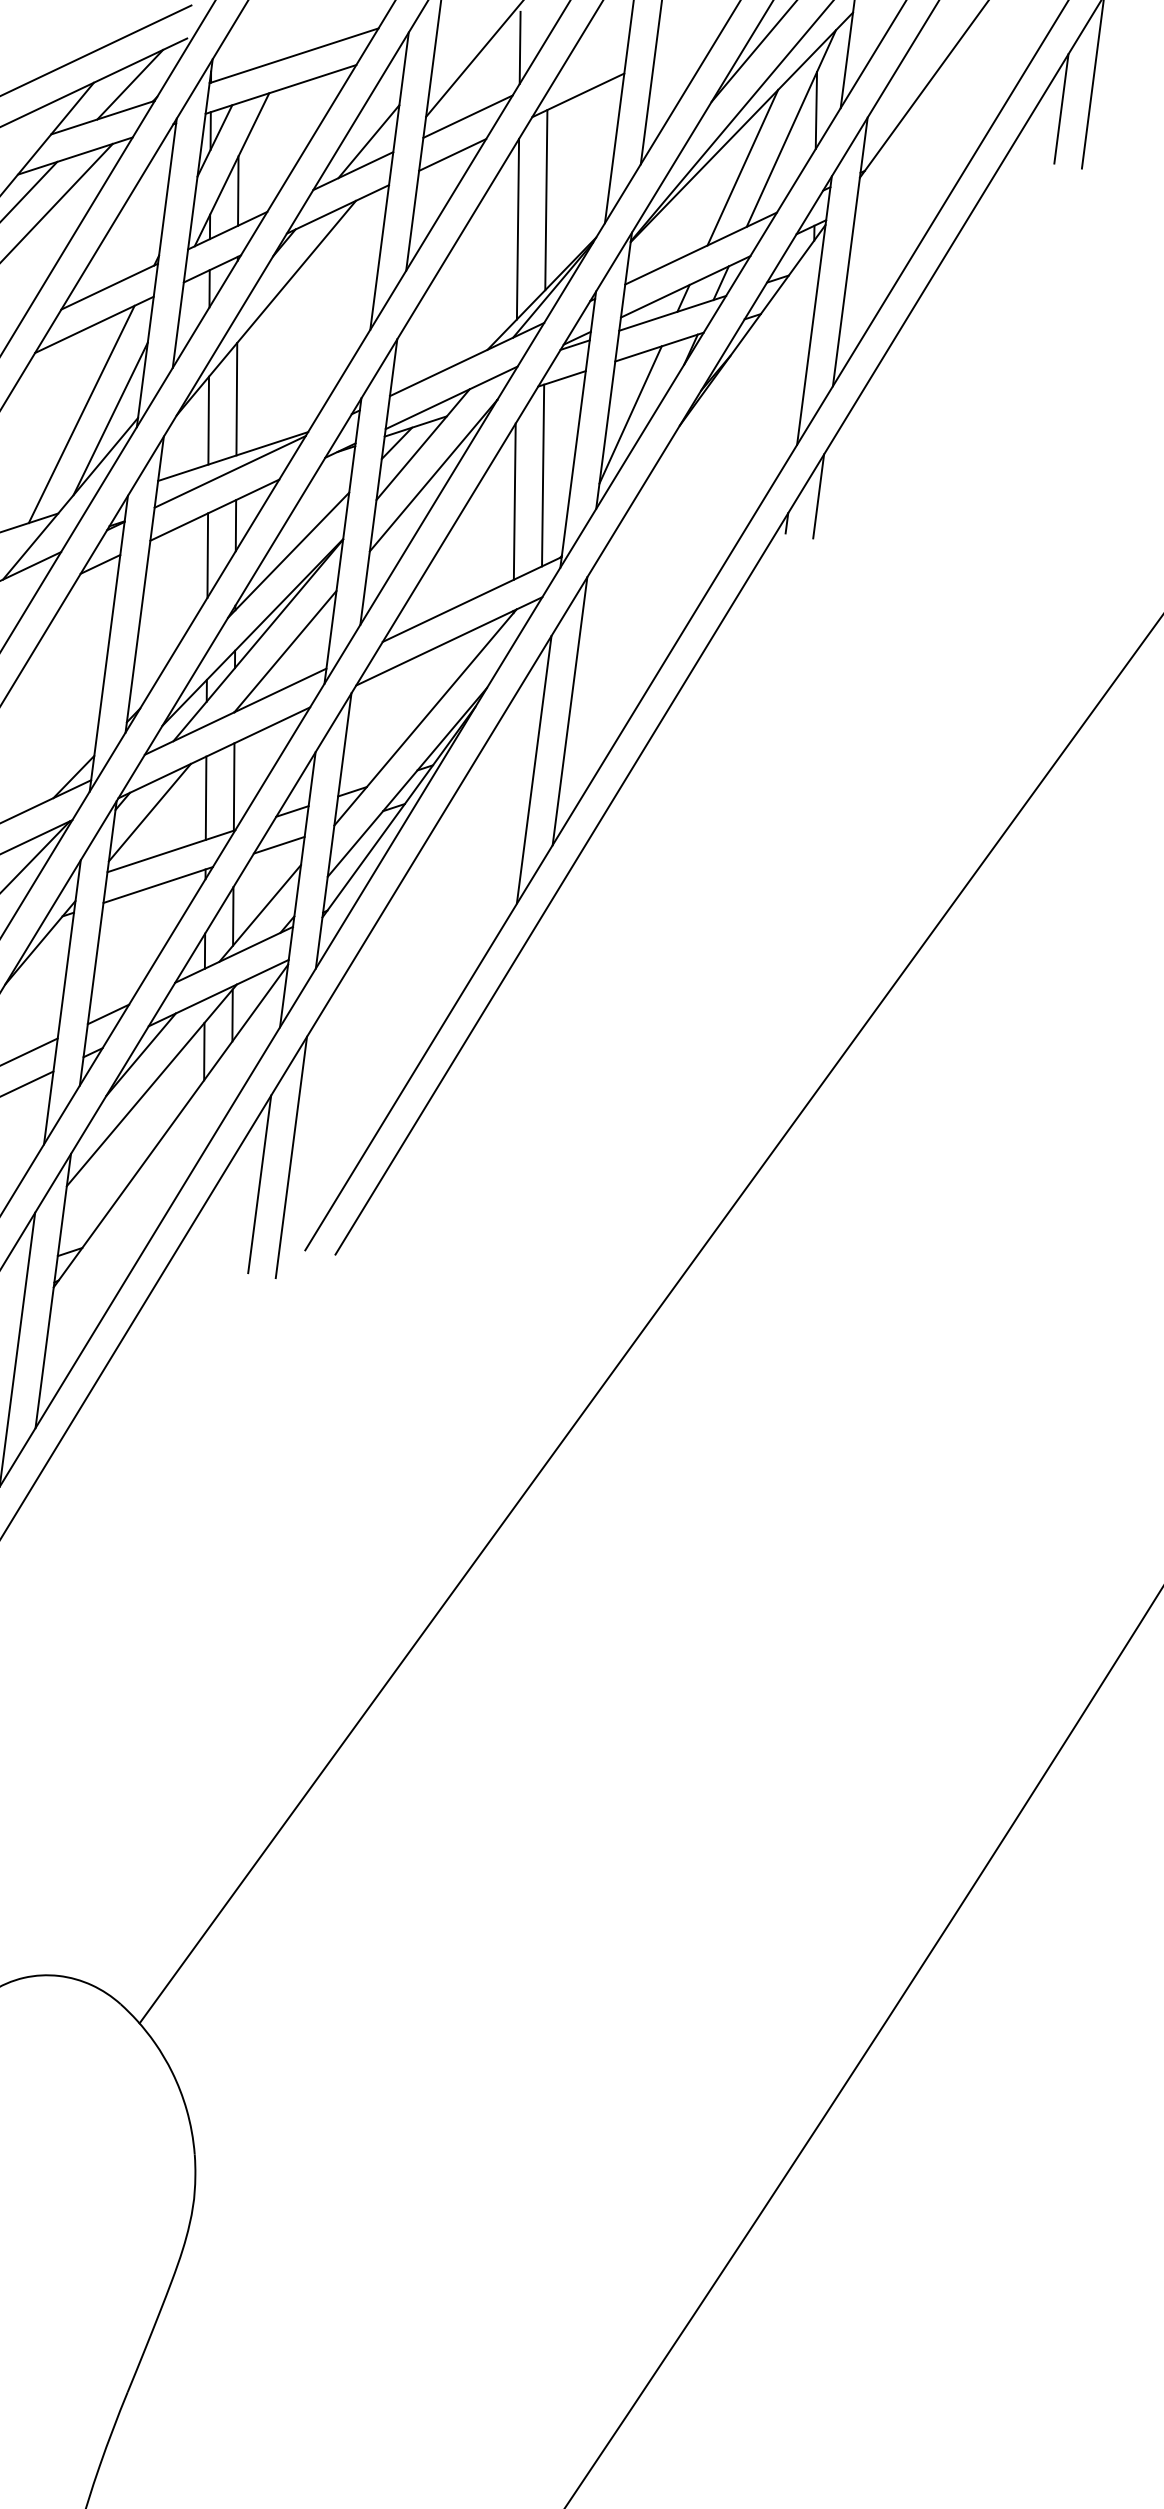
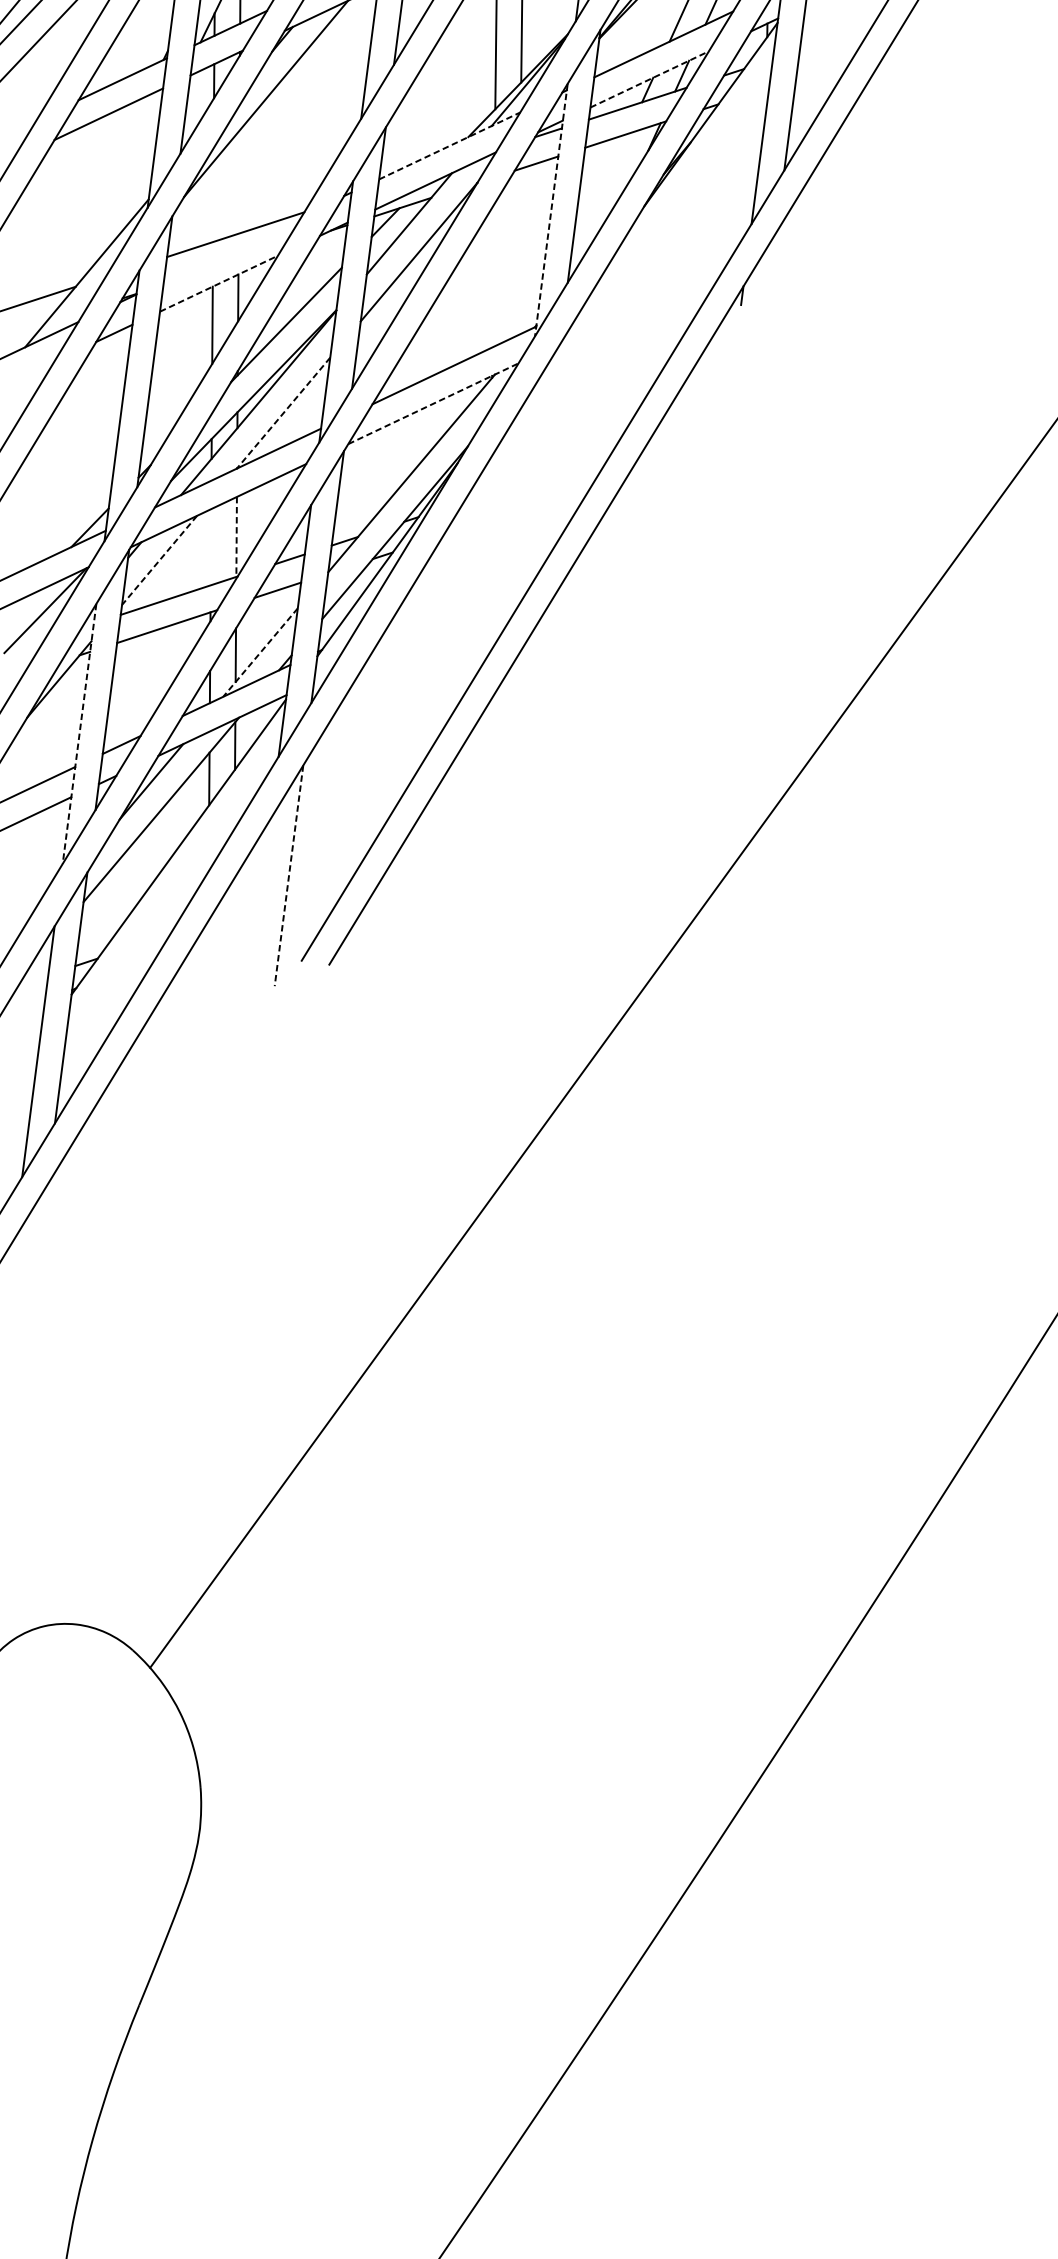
line: (685, 286) -> (649, 79), solid -> dashed
line: (467, 359) -> (450, 145), solid -> dashed
line: (236, 398) -> (238, 181), removed
line: (81, 414) -> (97, 196), removed
line: (630, 414) -> (599, 196), removed
line: (110, 418) -> (123, 199), removed
line: (208, 420) -> (213, 201), removed
line: (578, 430) -> (551, 210), solid -> dashed
line: (229, 471) -> (232, 248), removed
line: (543, 475) -> (519, 252), removed
line: (818, 496) -> (771, 271), removed
line: (514, 501) -> (493, 275), removed
line: (215, 509) -> (219, 283), solid -> dashed
line: (449, 641) -> (433, 403), solid -> dashed
line: (285, 652) -> (283, 413), solid -> dashed
line: (569, 711) -> (543, 467), removed
line: (533, 769) -> (510, 520), removed
line: (234, 787) -> (236, 537), solid -> dashed
line: (205, 797) -> (210, 546), removed
line: (149, 812) -> (159, 560), solid -> dashed
line: (259, 913) -> (259, 652), solid -> dashed
line: (62, 1002) -> (79, 734), solid -> dashed
line: (291, 1157) -> (289, 875), solid -> dashed
line: (259, 1184) -> (259, 900), removed

